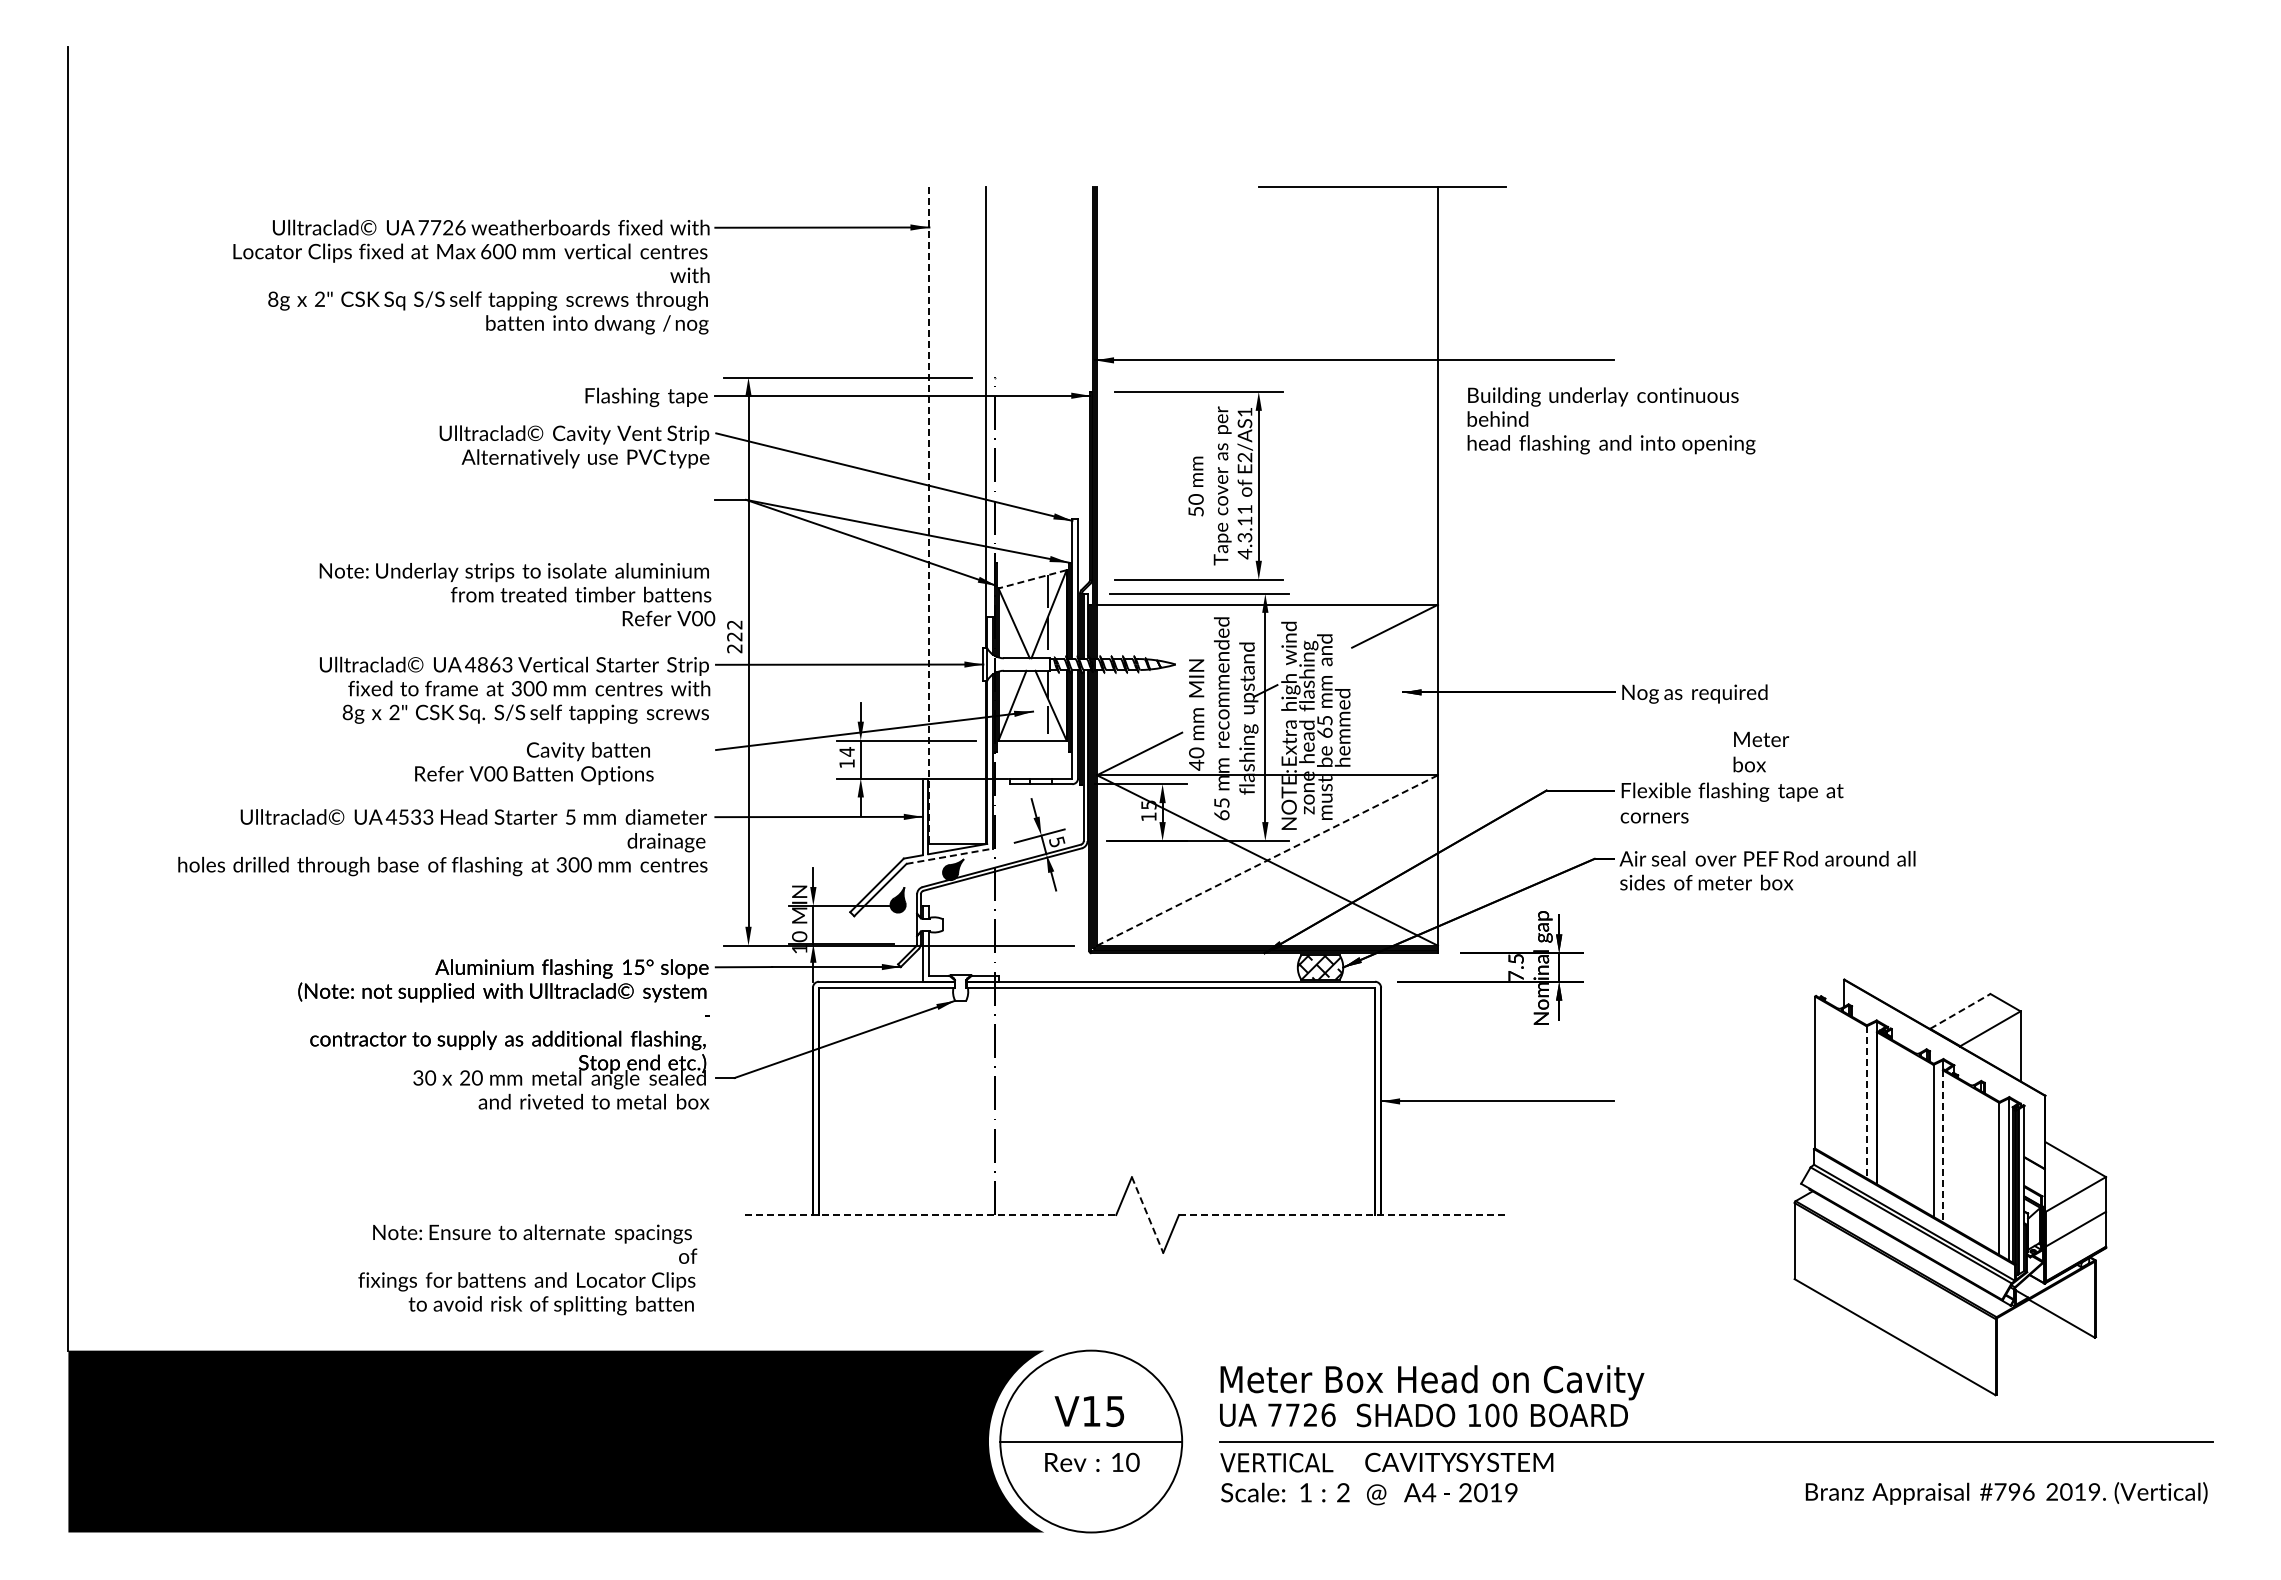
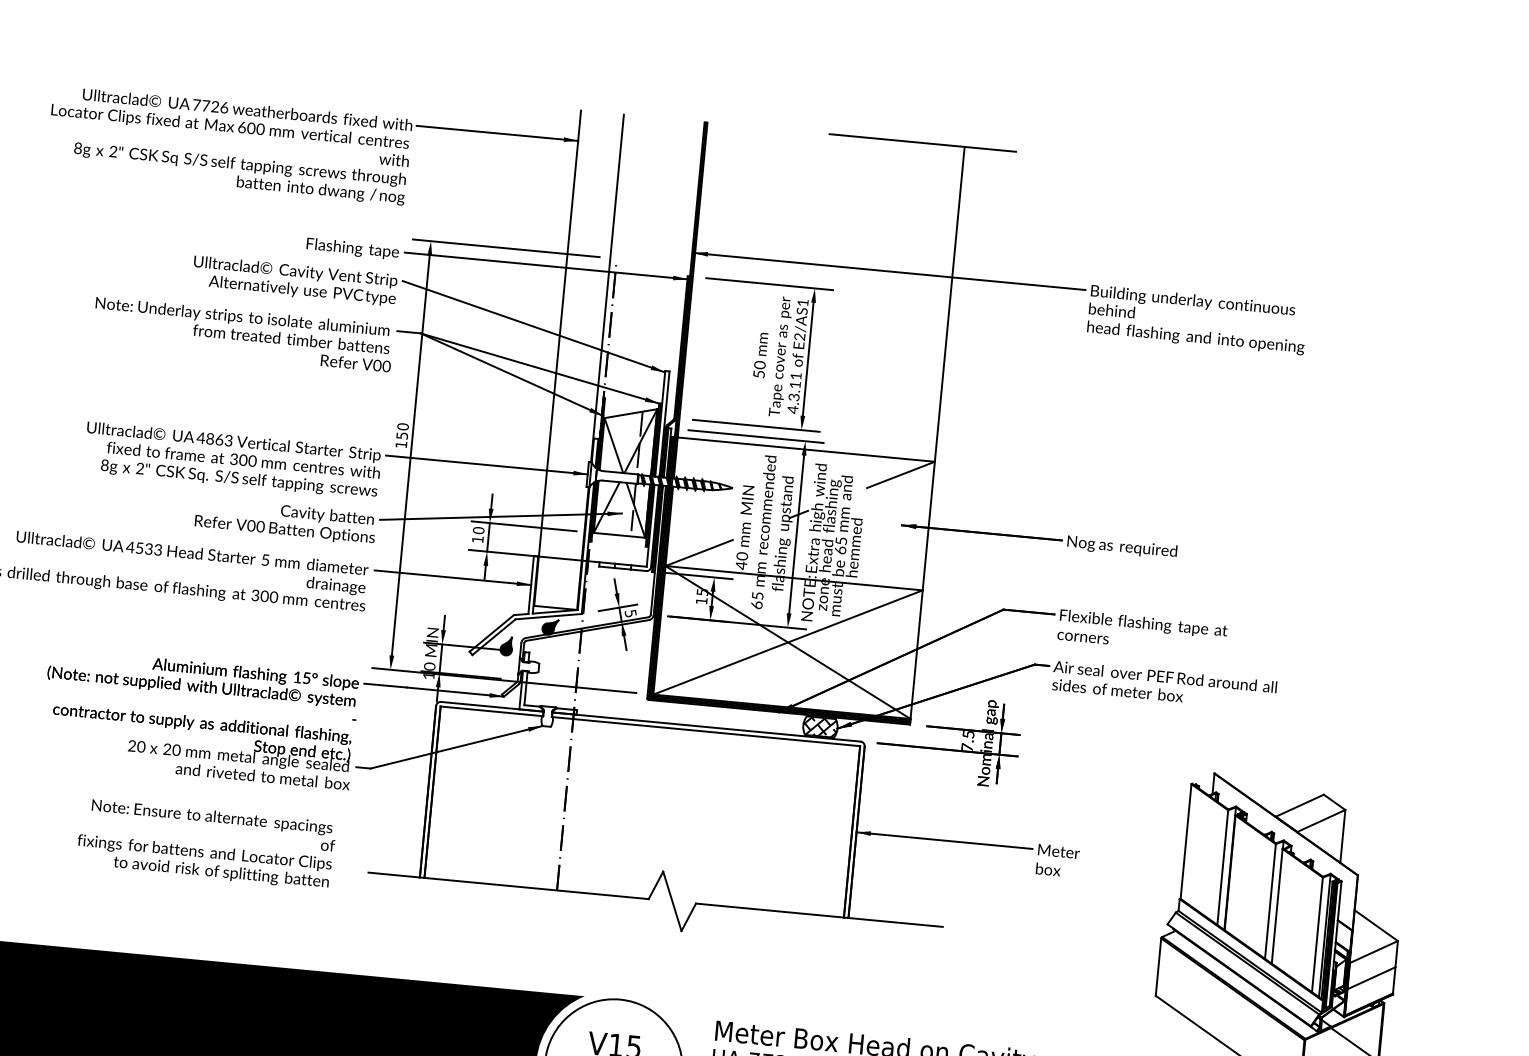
text: (1611, 420) -> (1197, 319), moved
line: (929, 516) -> (557, 358), dashed -> solid
line: (1032, 579) -> (630, 413), dashed -> solid
text: (517, 594) -> (243, 334), moved
text: (734, 636) -> (402, 435), 222 -> 150
text: (846, 751) -> (478, 530), 14 -> 10
text: (1761, 751) -> (1058, 860), moved
text: (534, 763) -> (285, 521), moved
line: (949, 856) -> (548, 616), dashed -> solid
line: (1267, 860) -> (788, 642), dashed -> solid
line: (1960, 1011) -> (1299, 805), dashed -> solid
text: (418, 1080) -> (132, 747), 30 -> 20
line: (1866, 1102) -> (1222, 867), dashed -> solid
line: (1943, 1146) -> (1277, 906), dashed -> solid
line: (930, 1215) -> (508, 886), dashed -> solid
line: (1147, 1215) -> (672, 901), dashed -> solid
line: (1342, 1215) -> (819, 915), dashed -> solid
text: (527, 1269) -> (205, 843), moved

